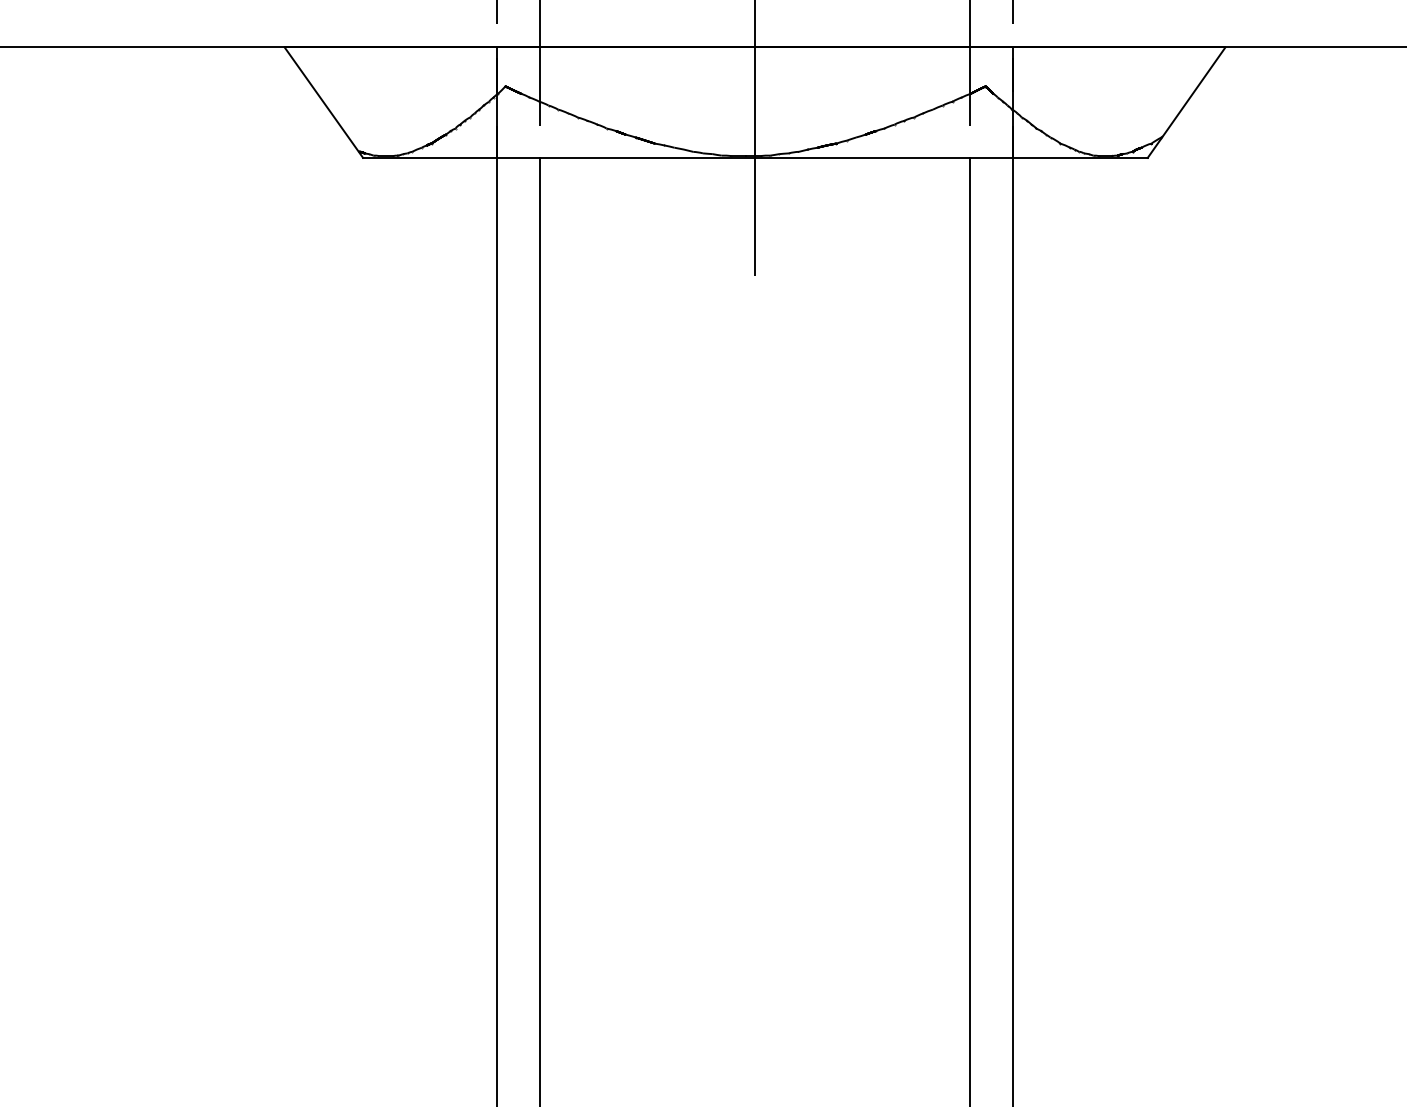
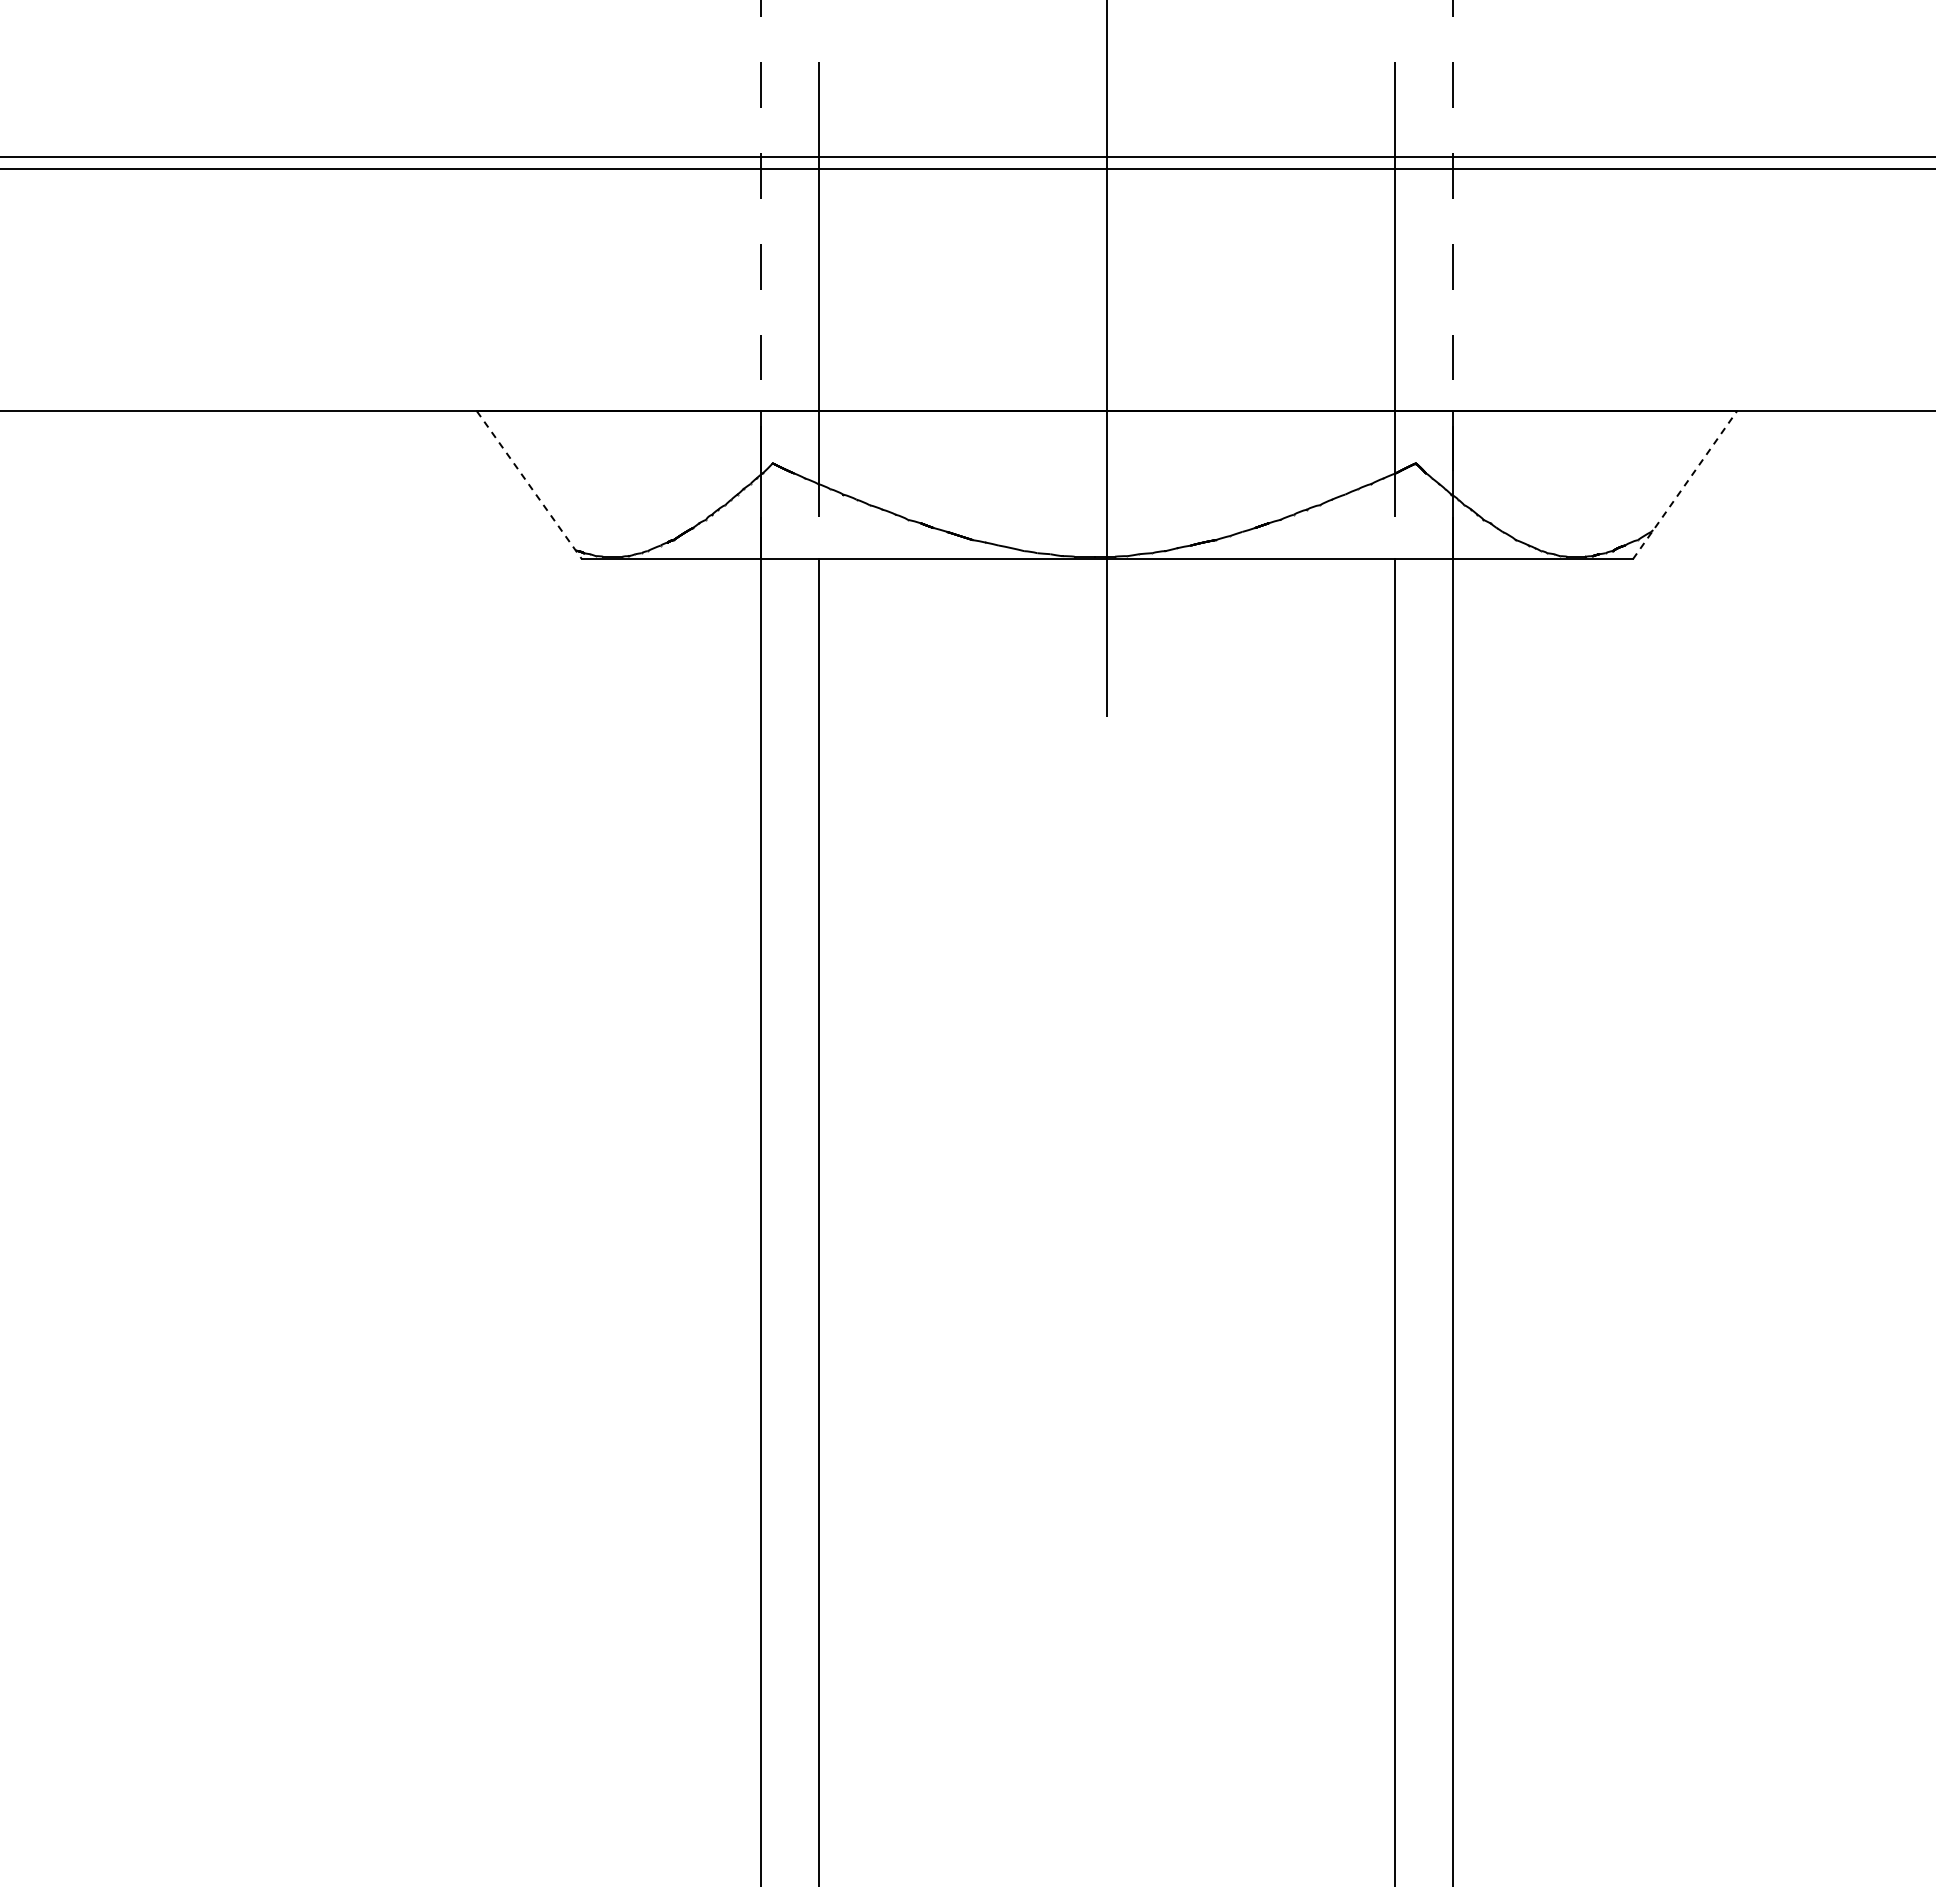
line: (323, 102) -> (529, 485), solid -> dashed
line: (1186, 102) -> (1685, 484), solid -> dashed

